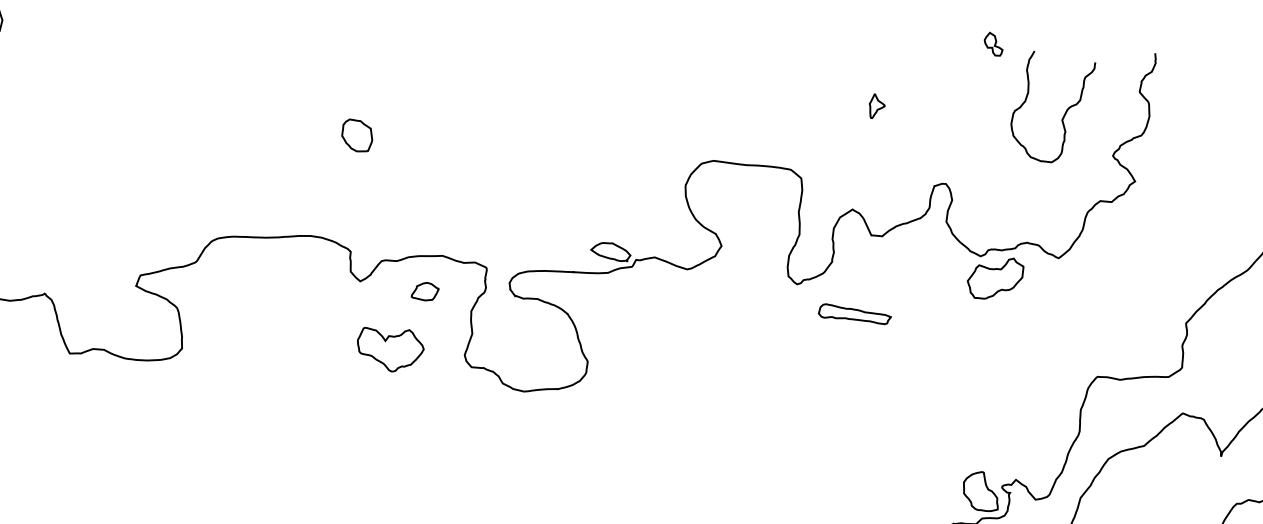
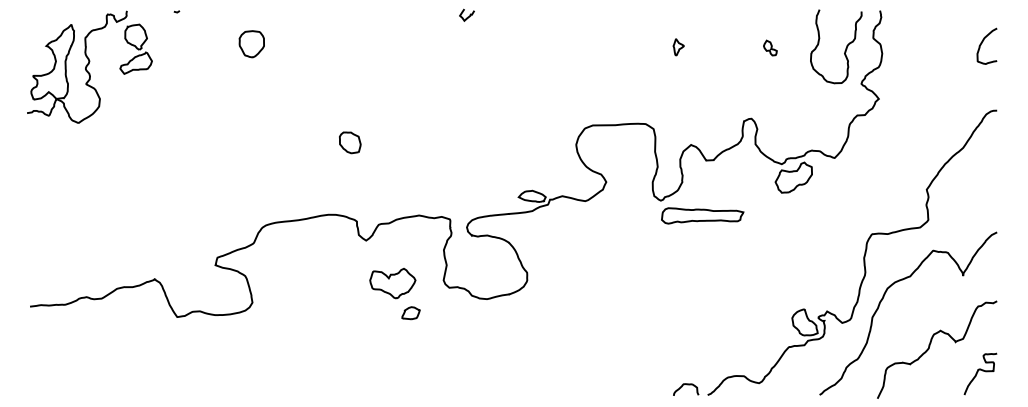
part: (994, 43) -> (770, 47), moved
part: (876, 106) -> (678, 47), moved
curve: (1062, 115) -> (844, 50), moved
part: (424, 291) -> (410, 313), moved
part: (854, 314) -> (702, 215), size x1.67

